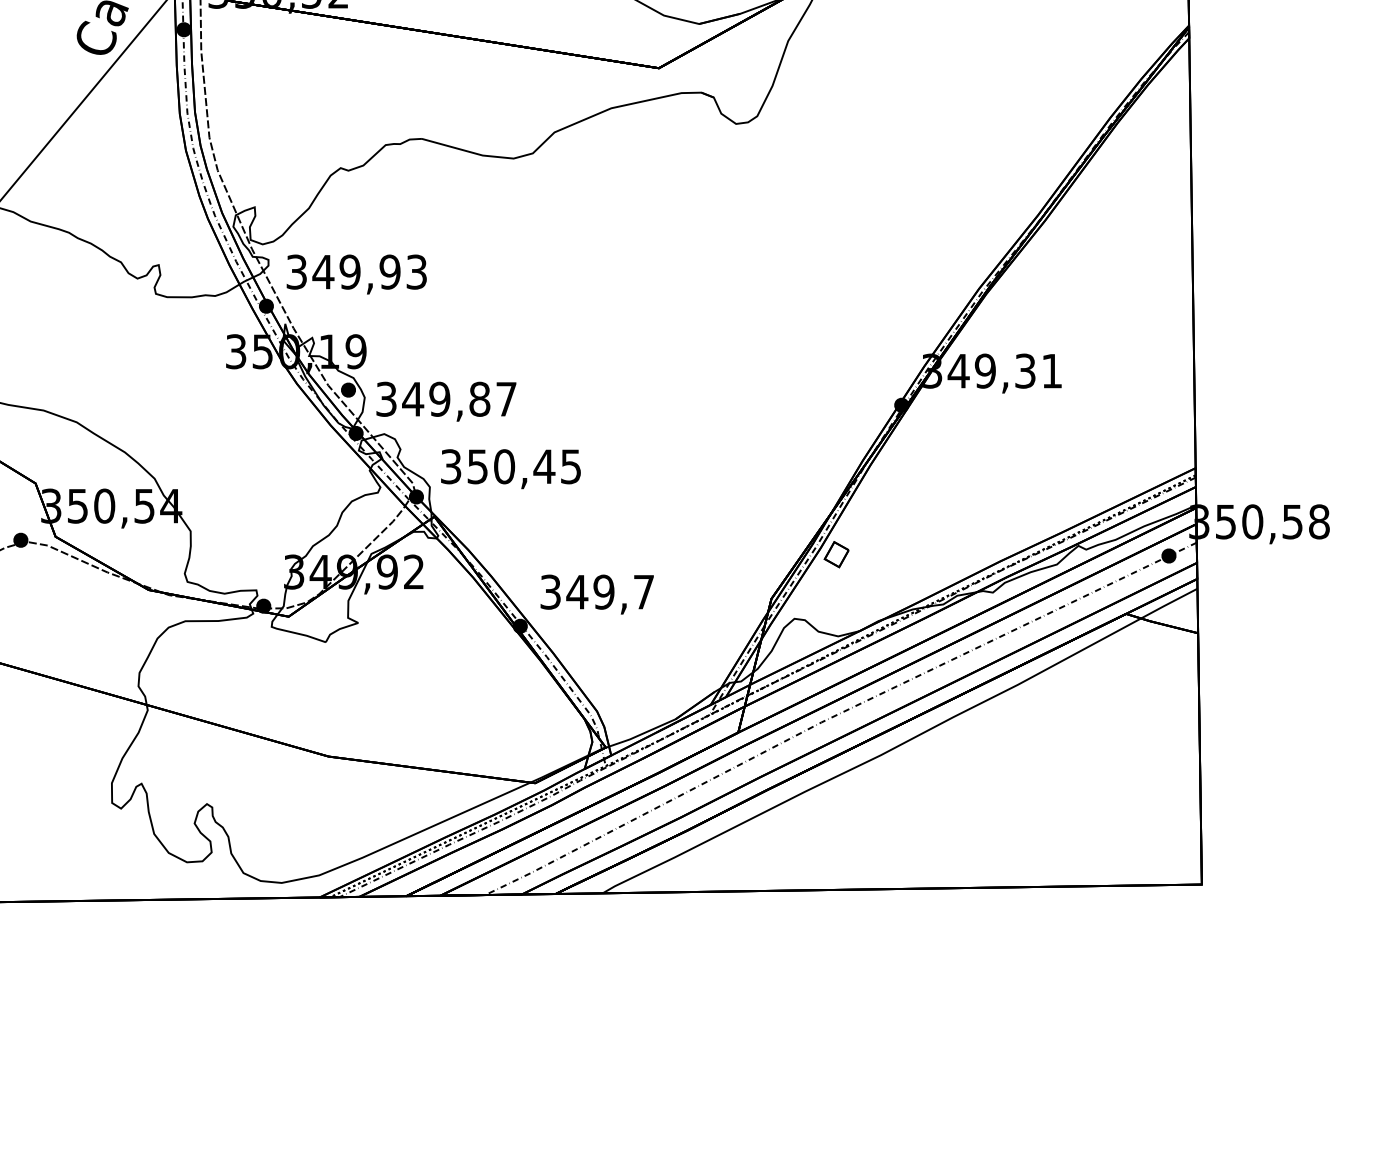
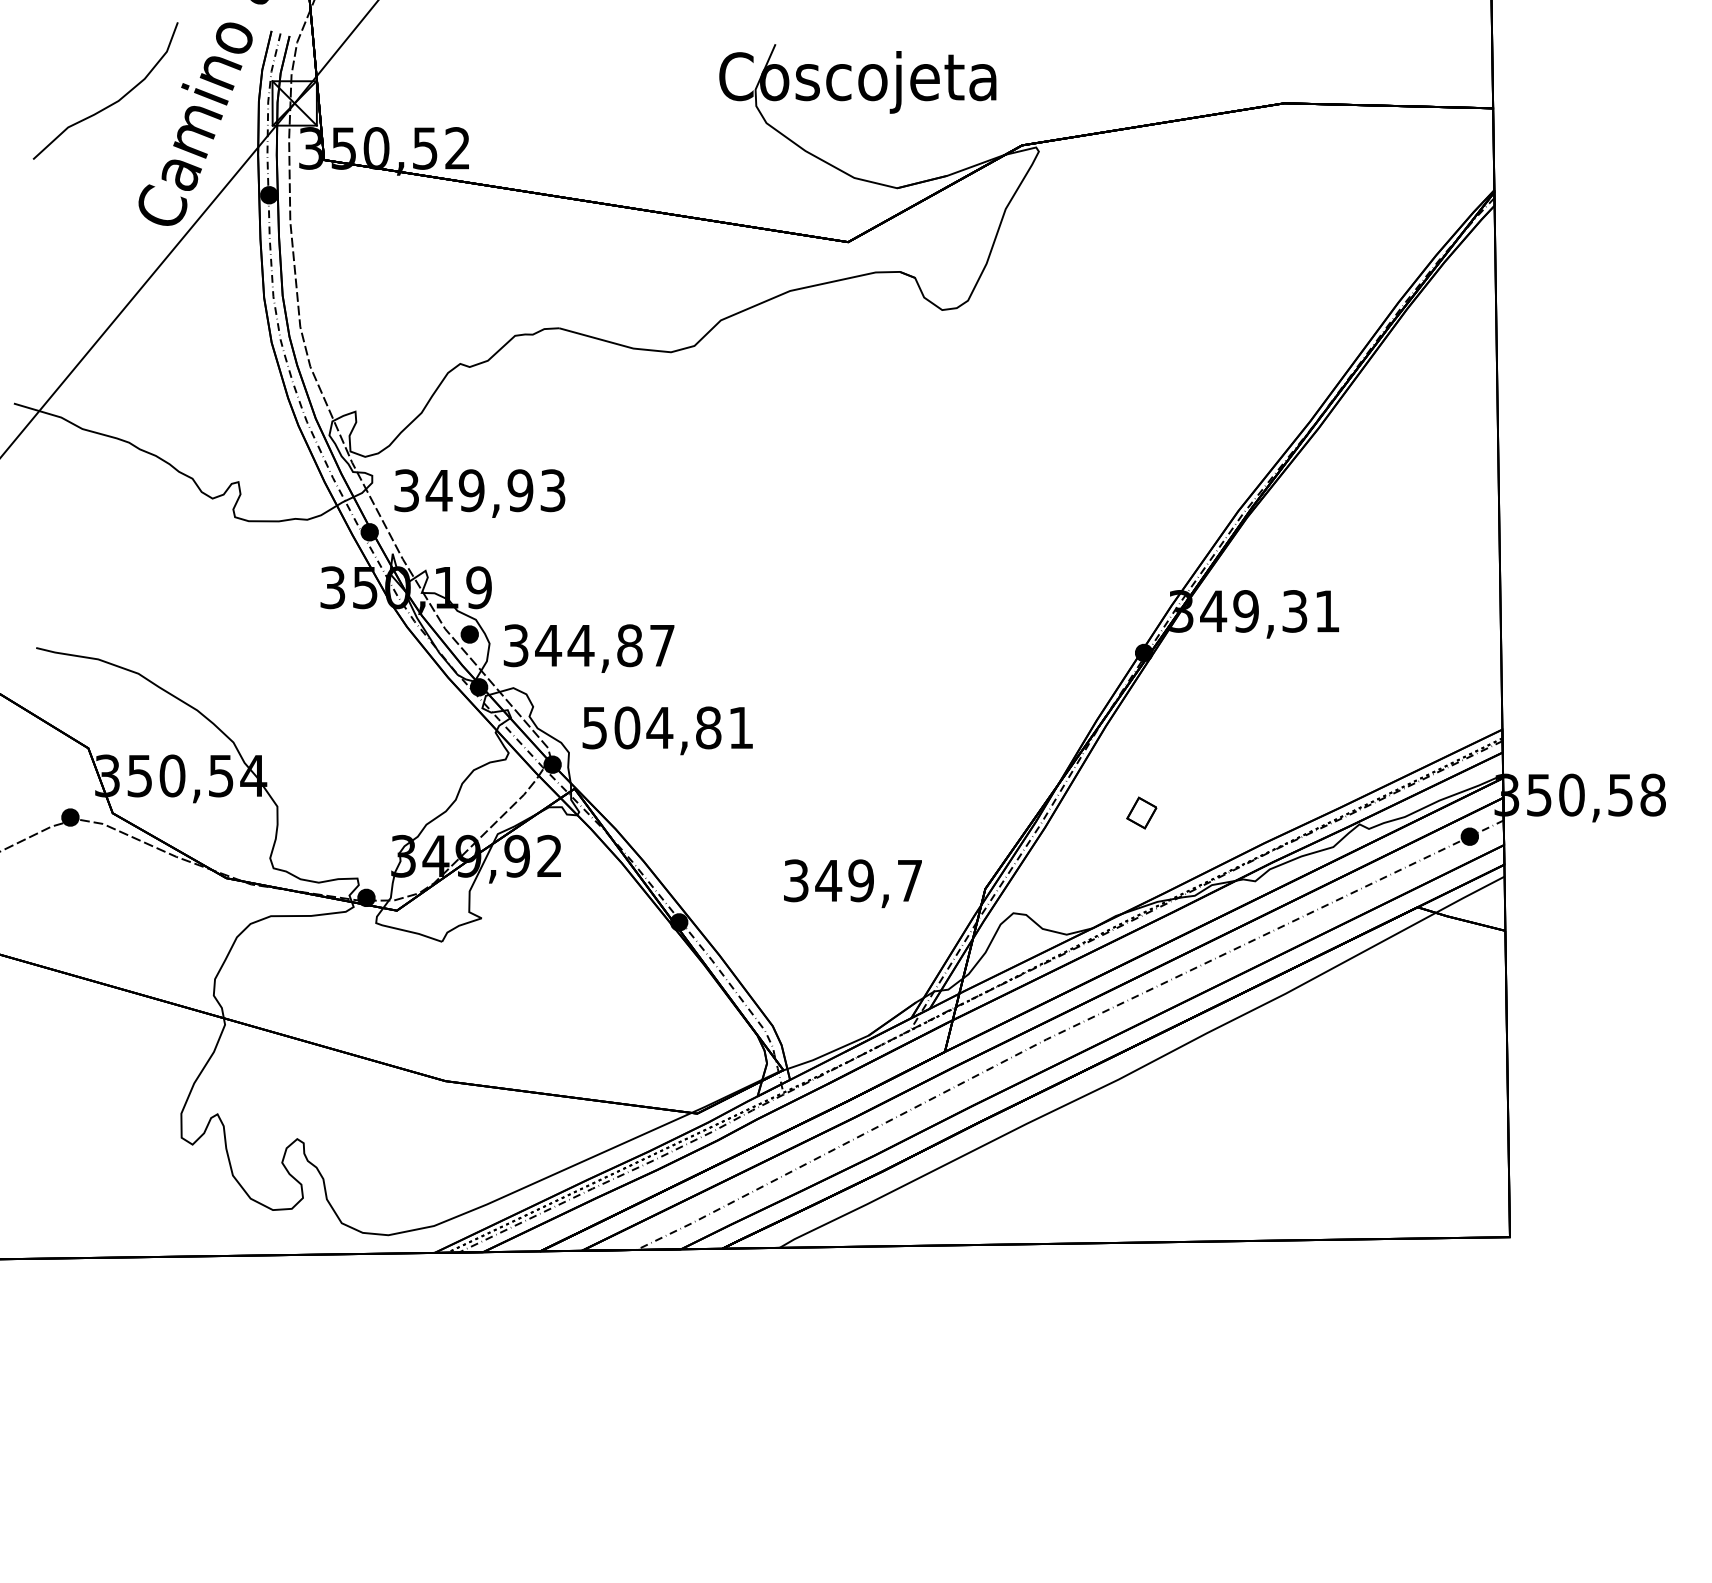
text: (439, 399) -> (580, 645), 349,87 -> 344,87
text: (510, 466) -> (667, 727), 350,45 -> 504,81
part: (836, 554) -> (1141, 812), moved
text: (596, 594) -> (852, 883), moved

